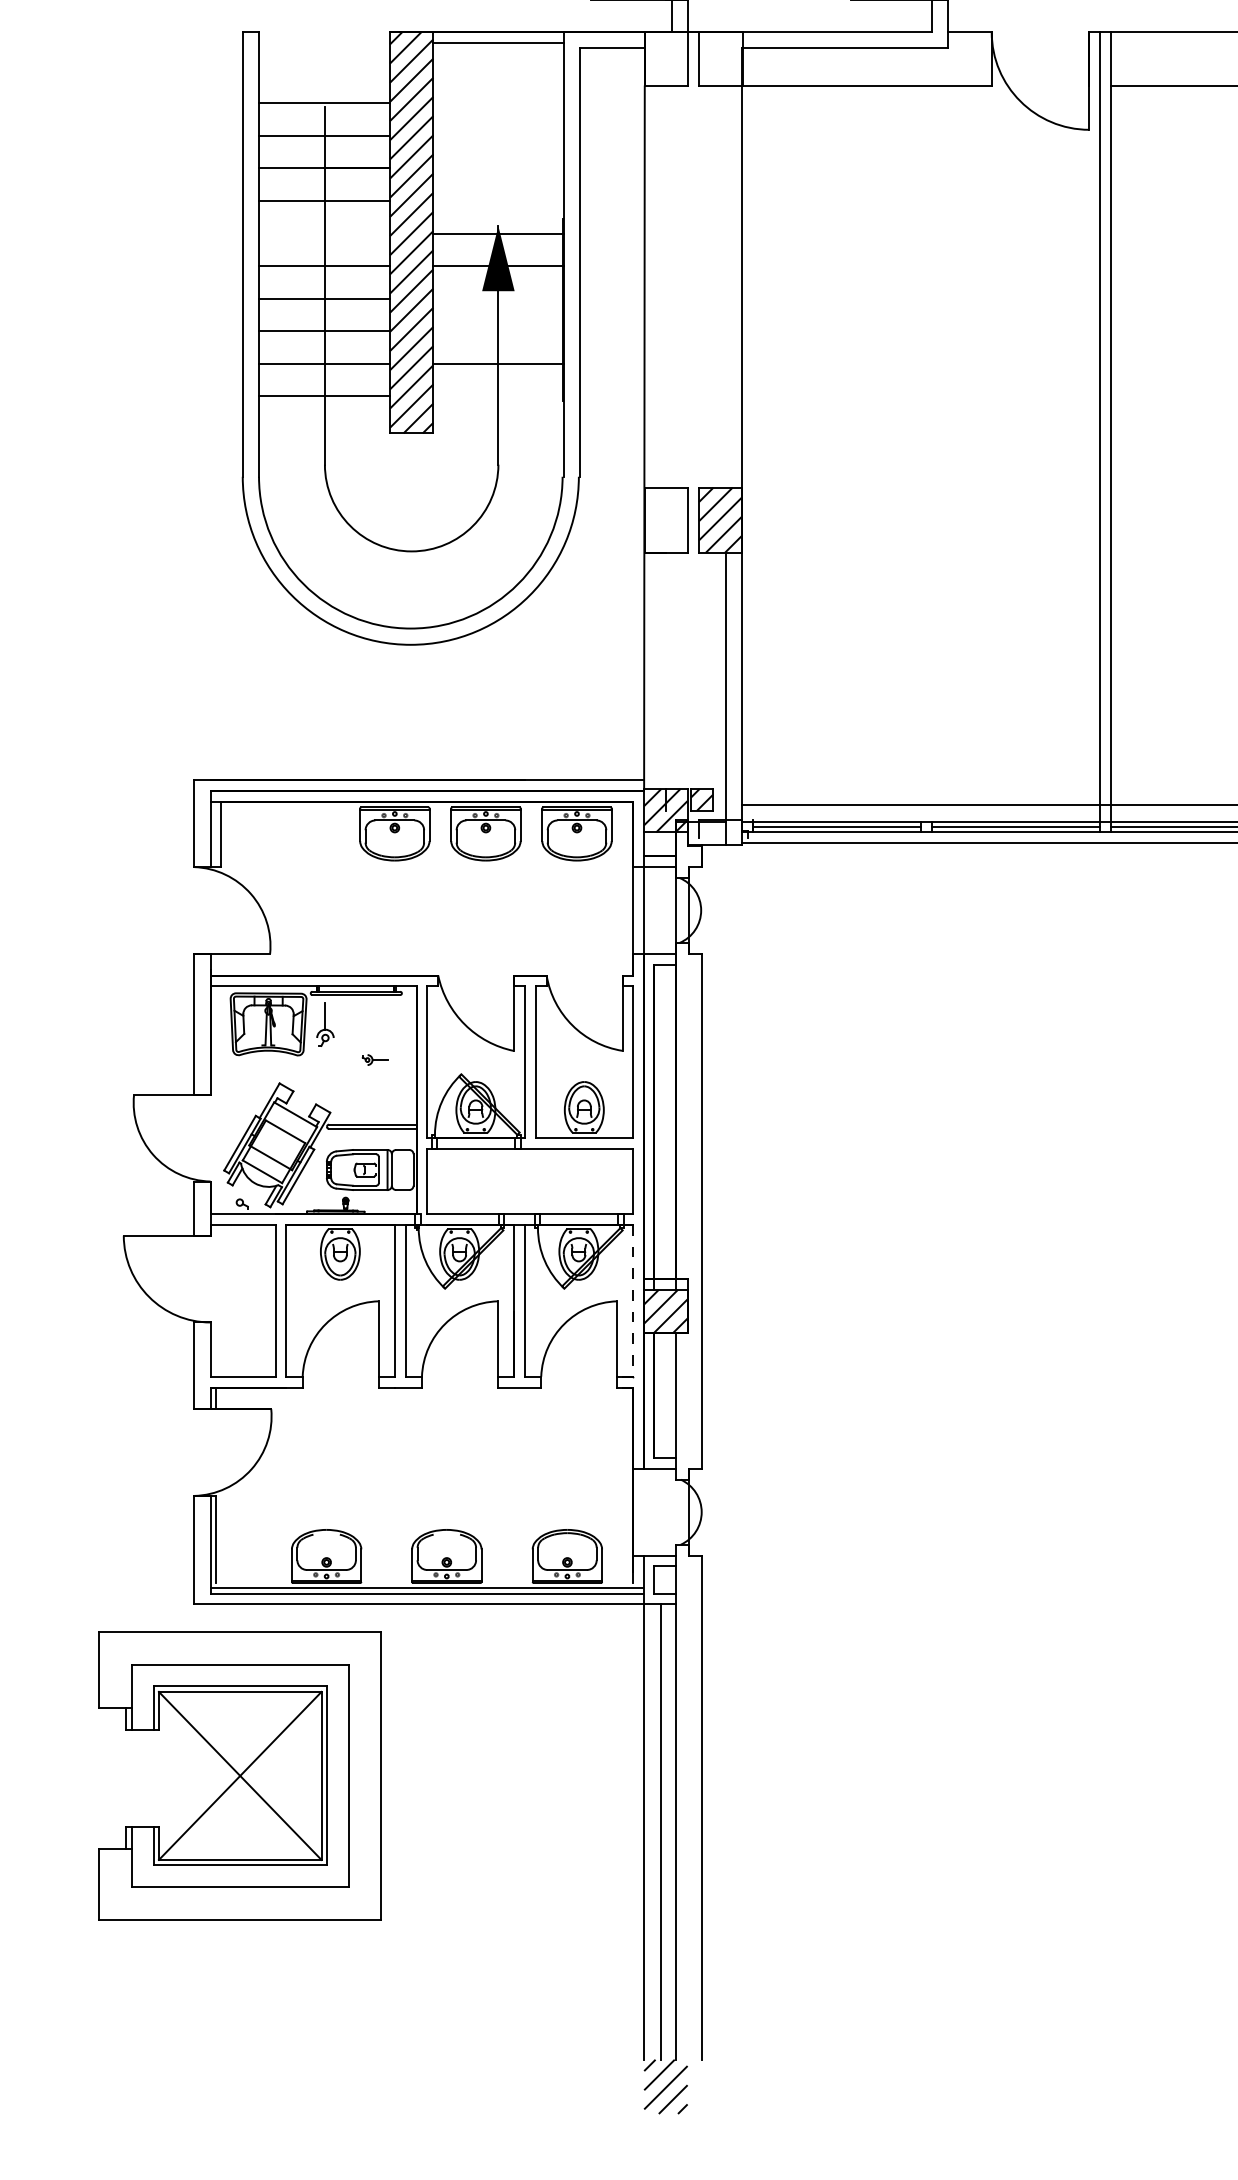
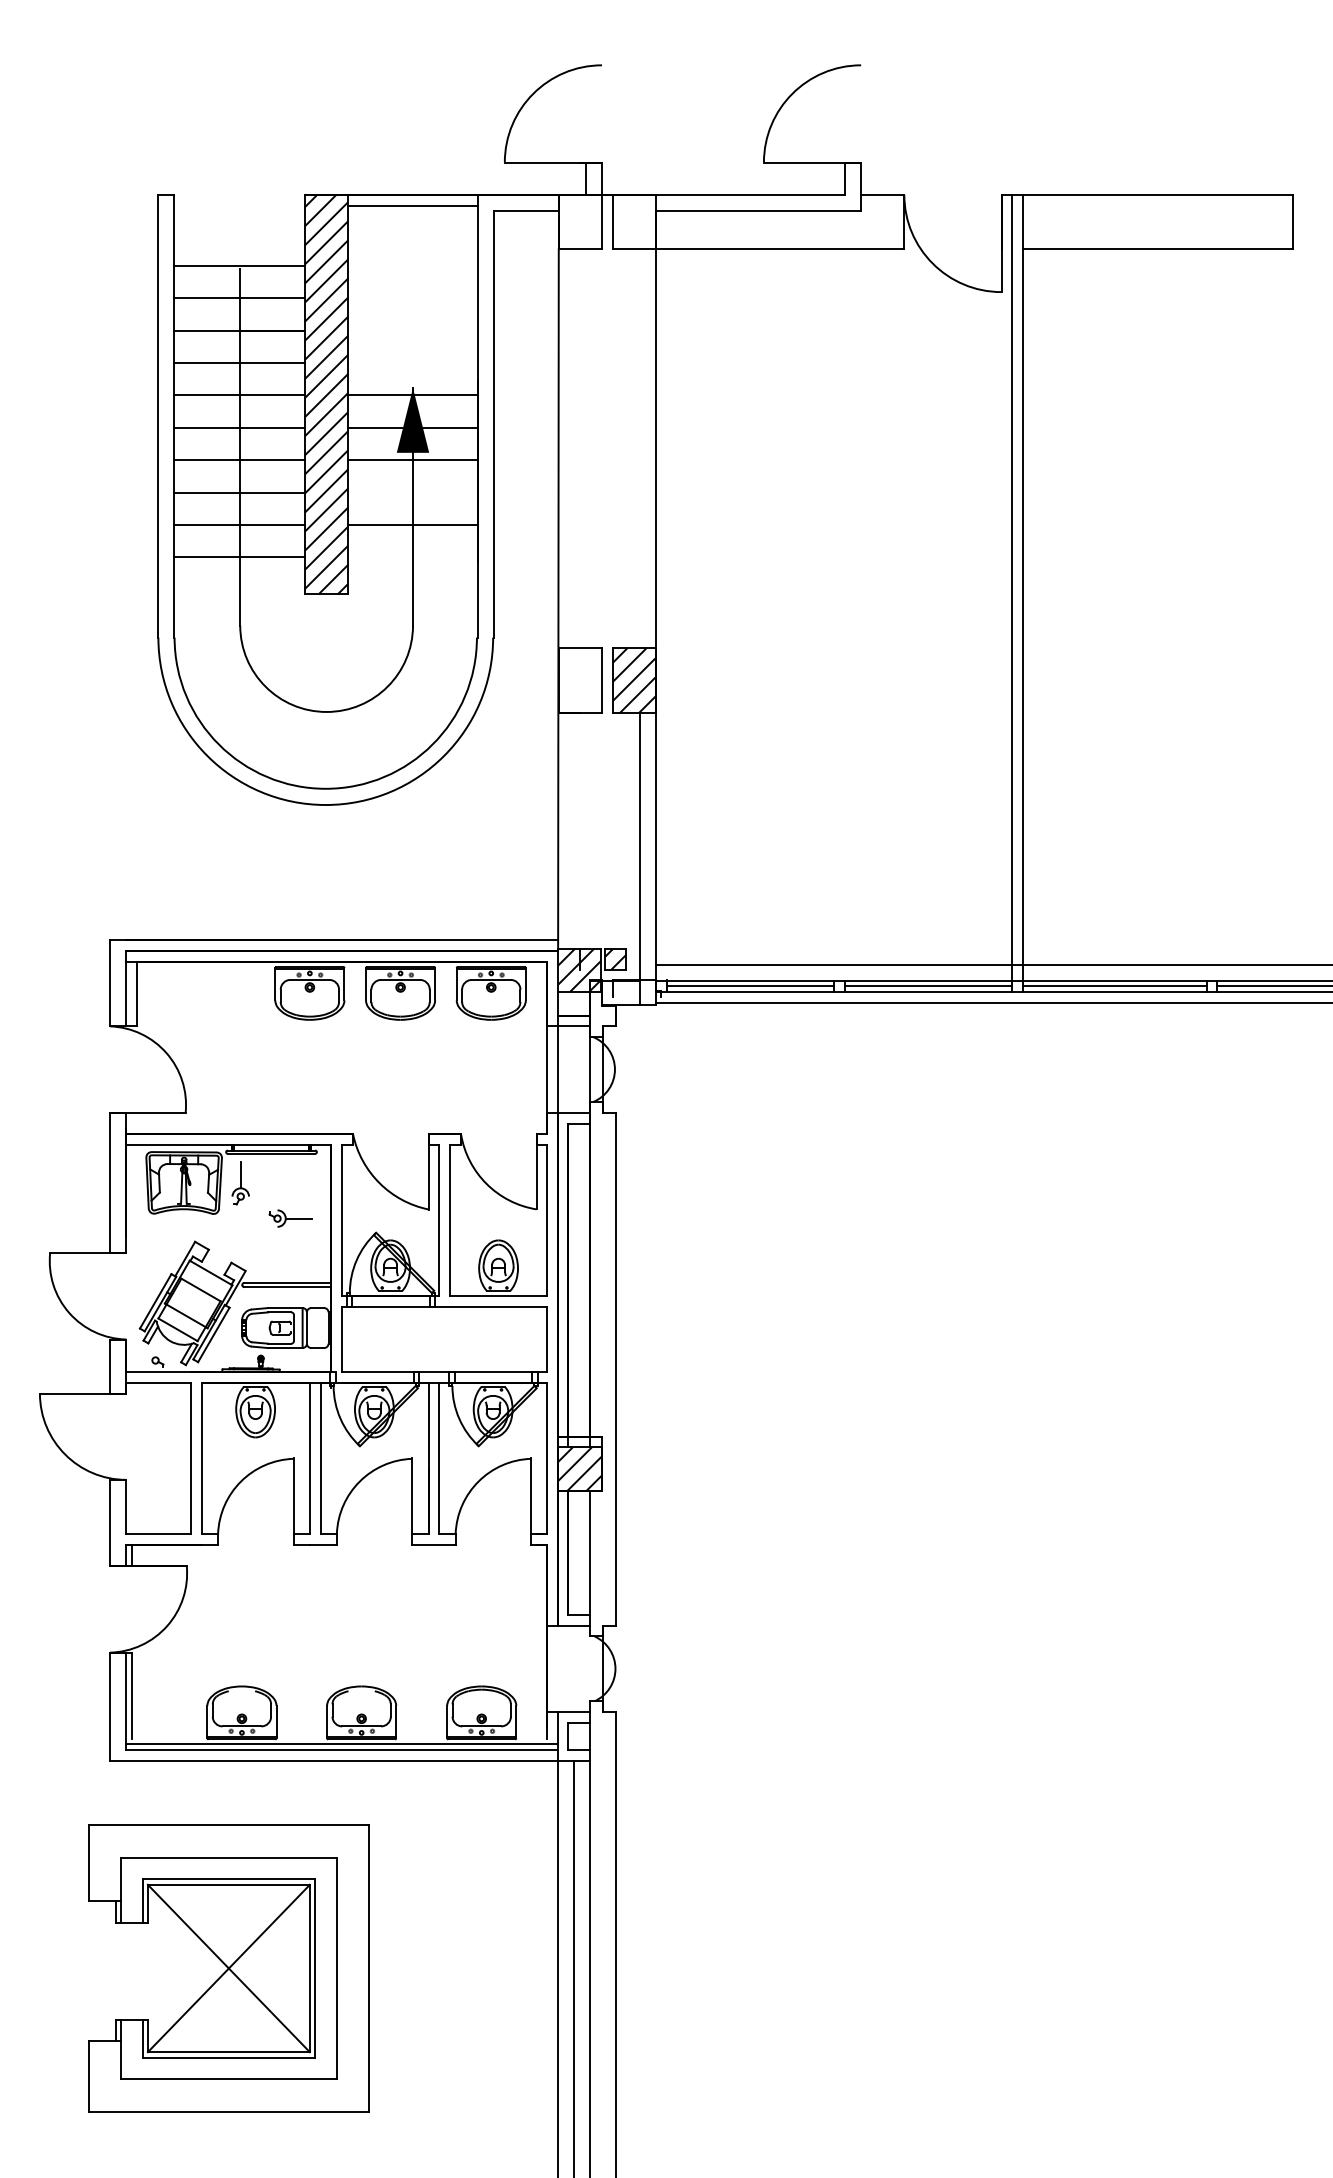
line: (324, 233) -> (239, 395), added
line: (497, 298) -> (412, 460), added
part: (375, 1060) -> (290, 1218), size x1.67
line: (633, 1301) -> (547, 1458), dashed -> solid
part: (239, 1775) -> (228, 1968), moved

